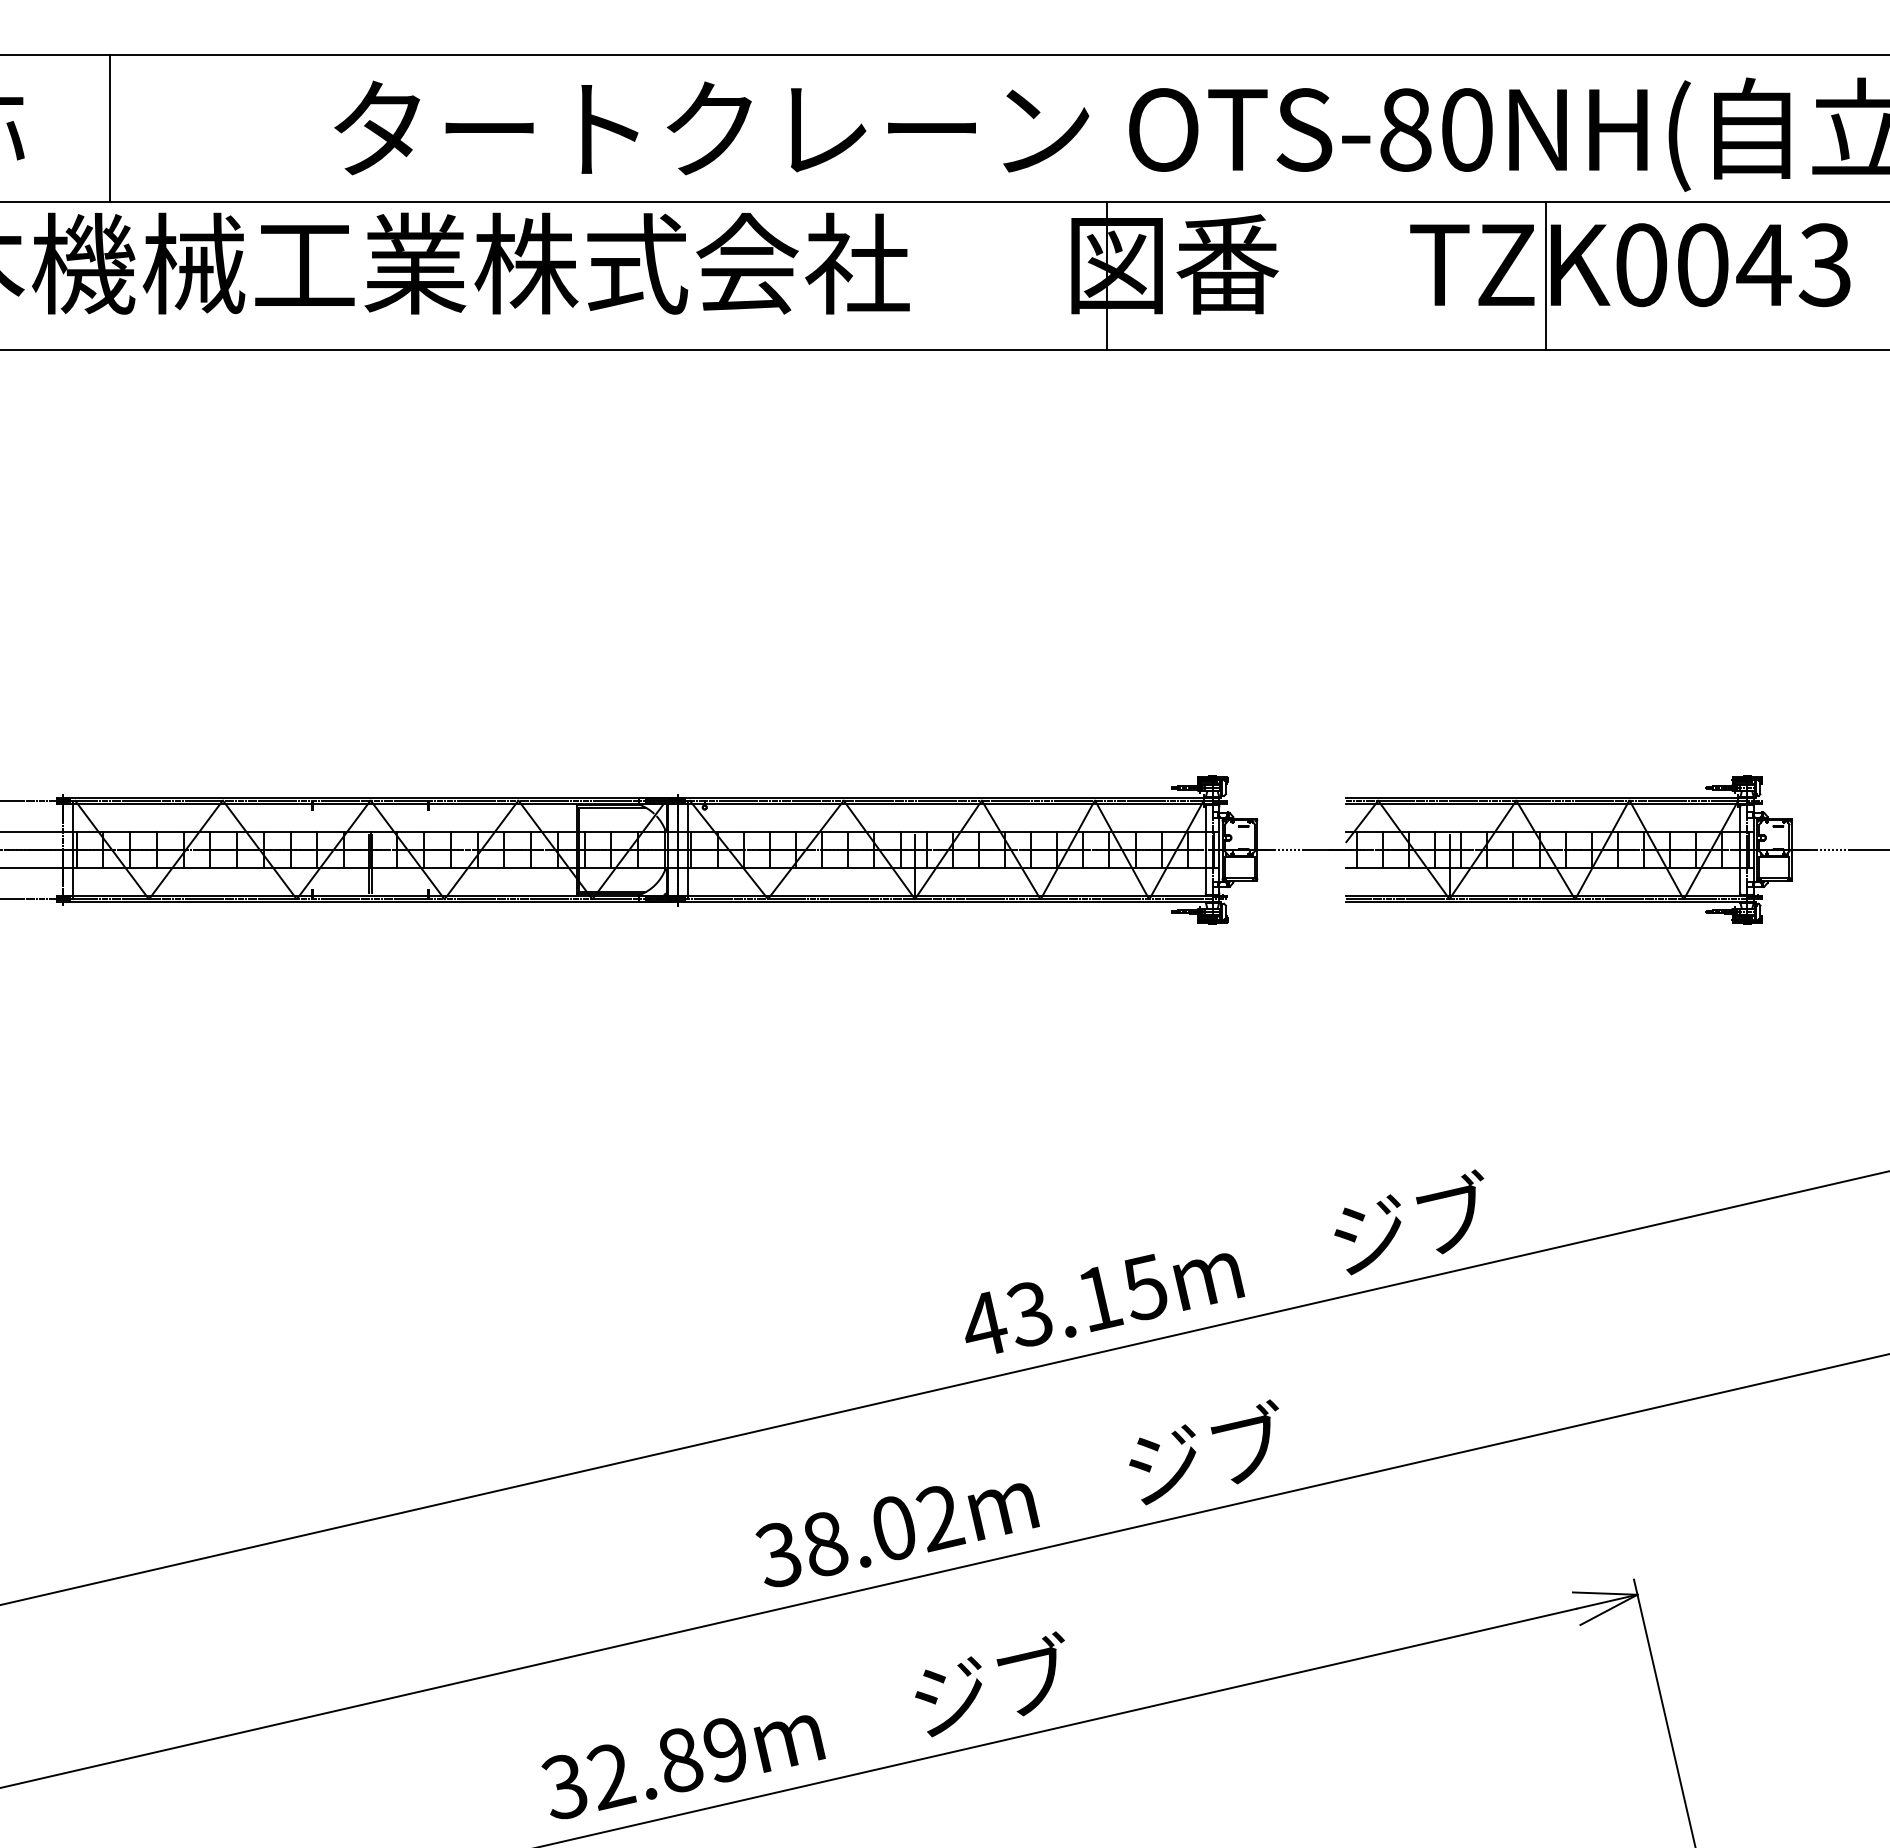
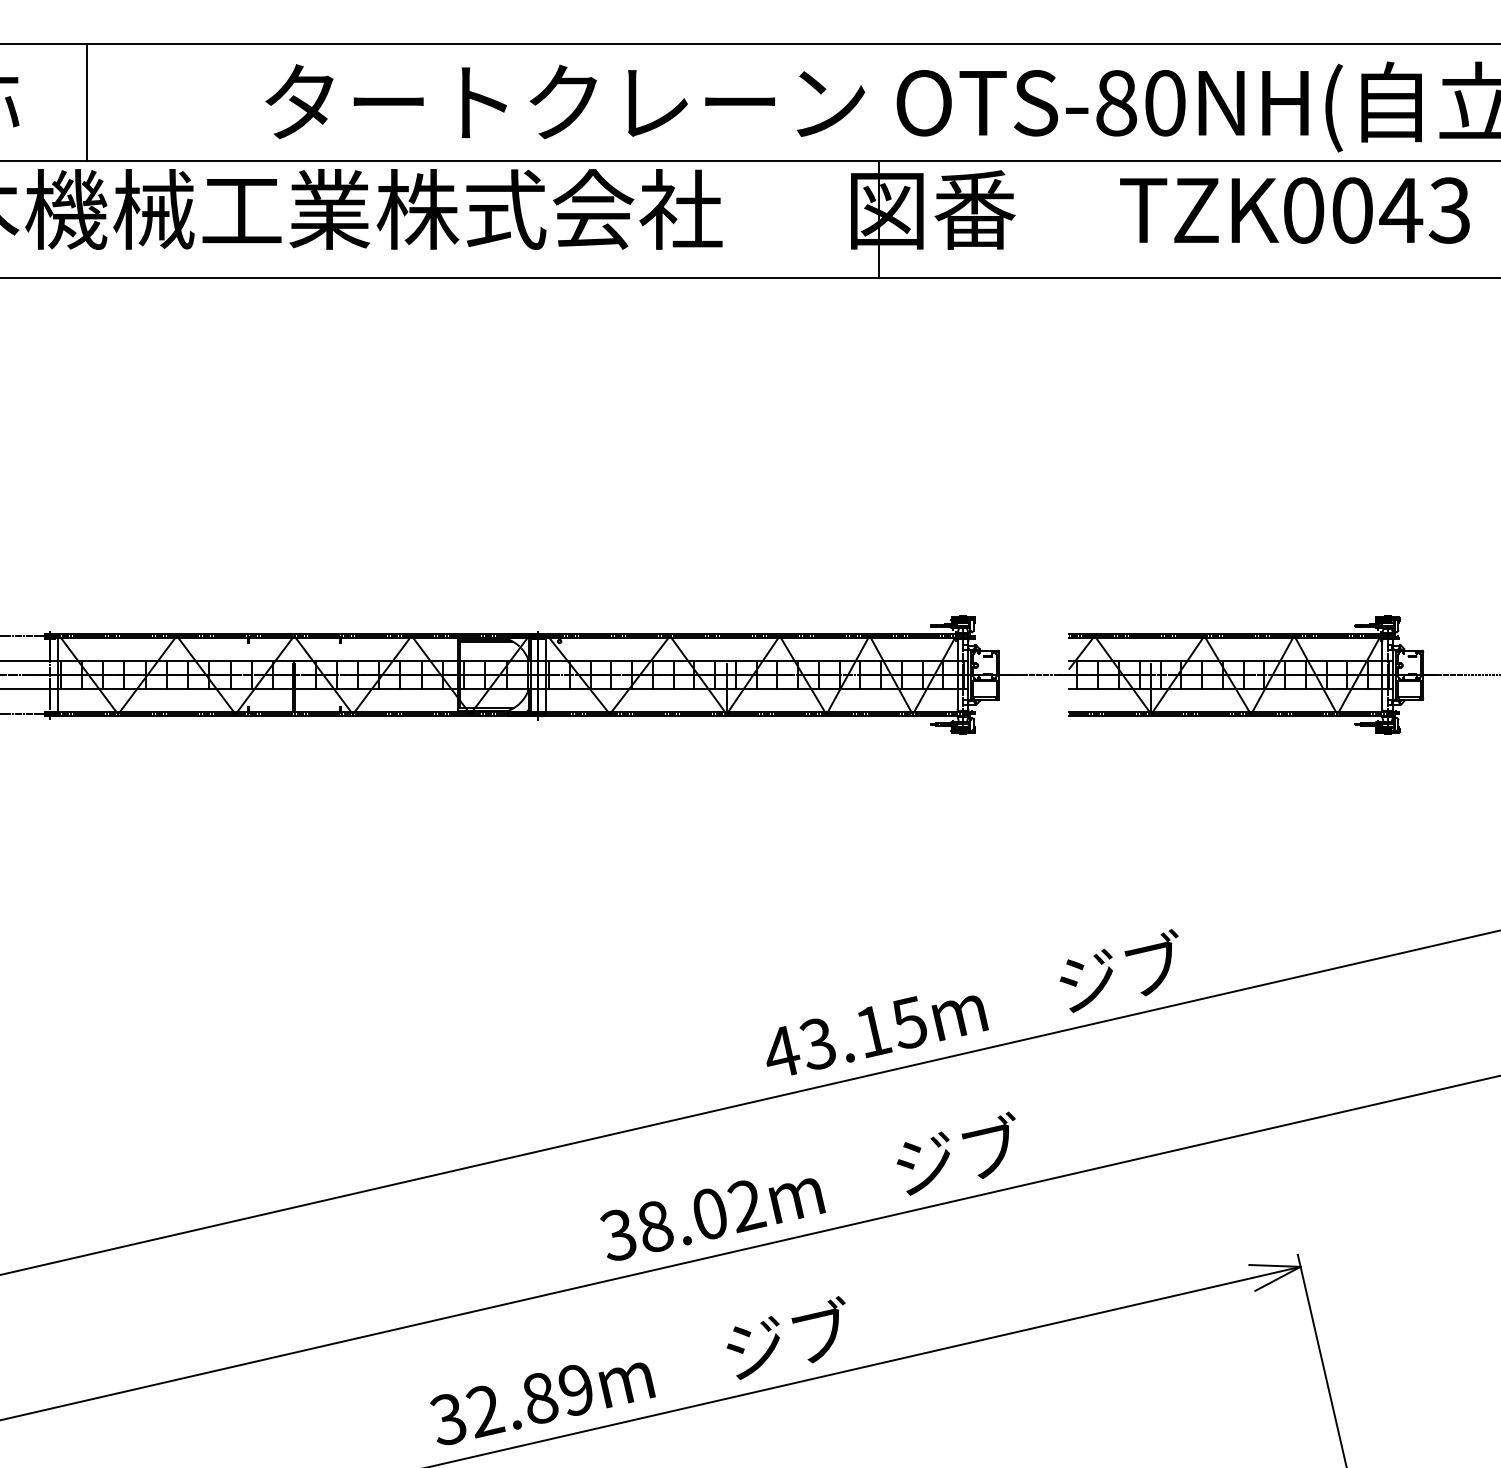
line: (1546, 275) -> (1228, 218), removed

